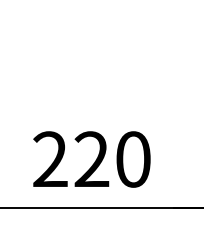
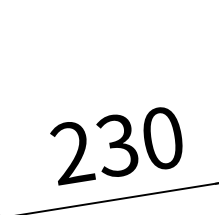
text: (91, 159) -> (117, 145), 220 -> 230

